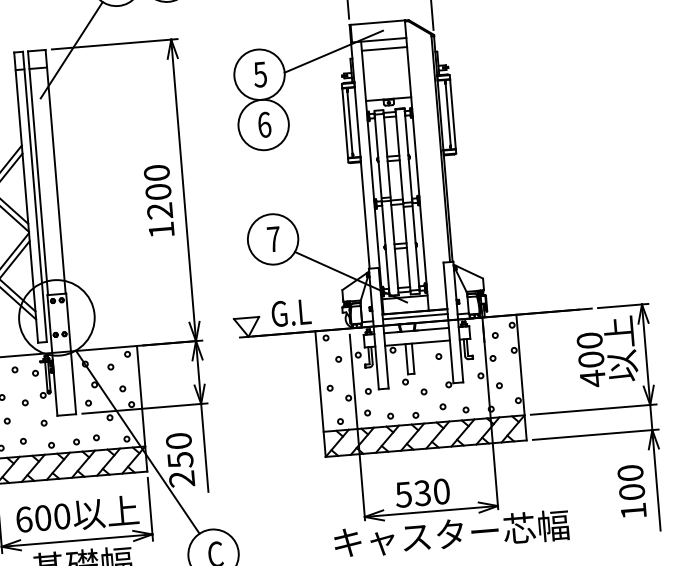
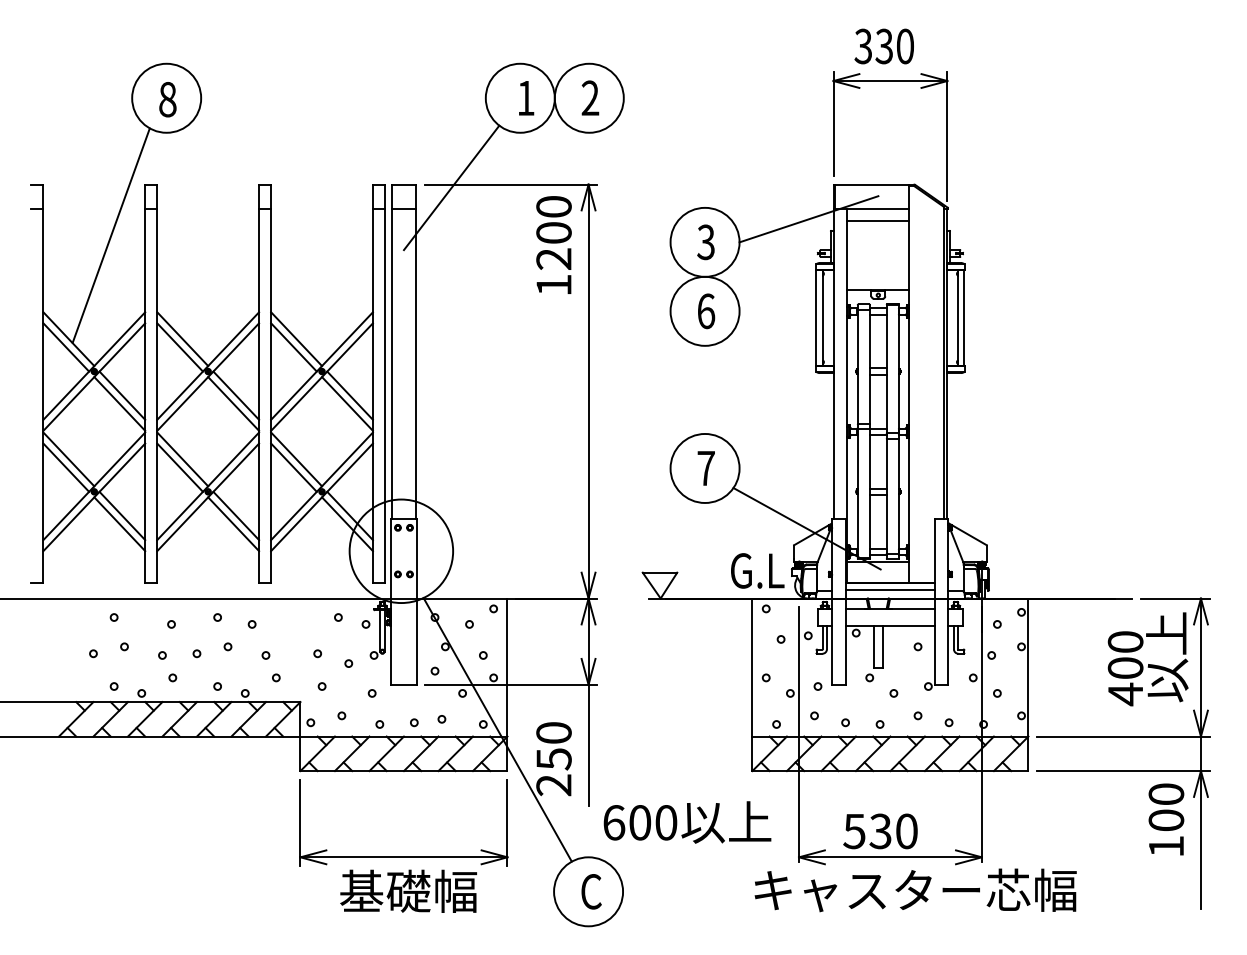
text: (259, 74) -> (705, 241), 5 -> 3
text: (158, 200) -> (553, 244), moved
text: (291, 312) -> (757, 570), moved
text: (632, 491) -> (1166, 819), moved
text: (77, 515) -> (687, 822), moved

